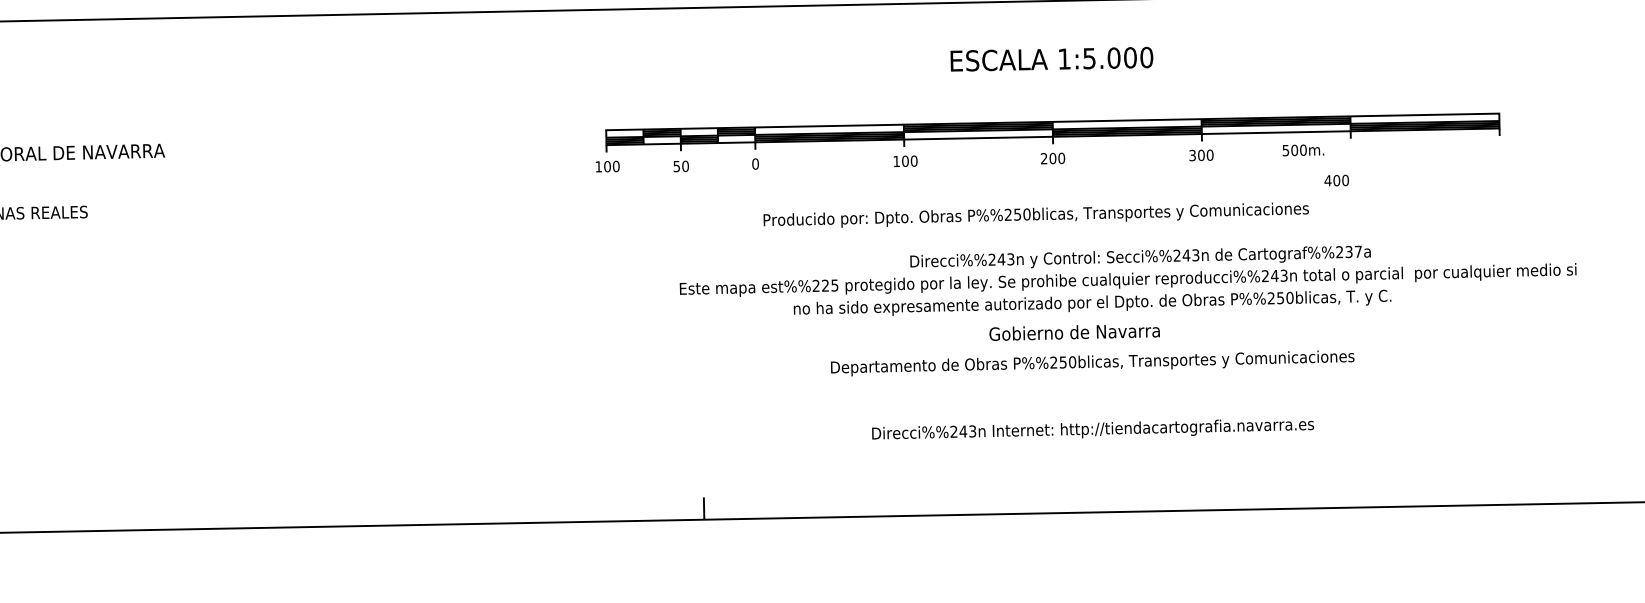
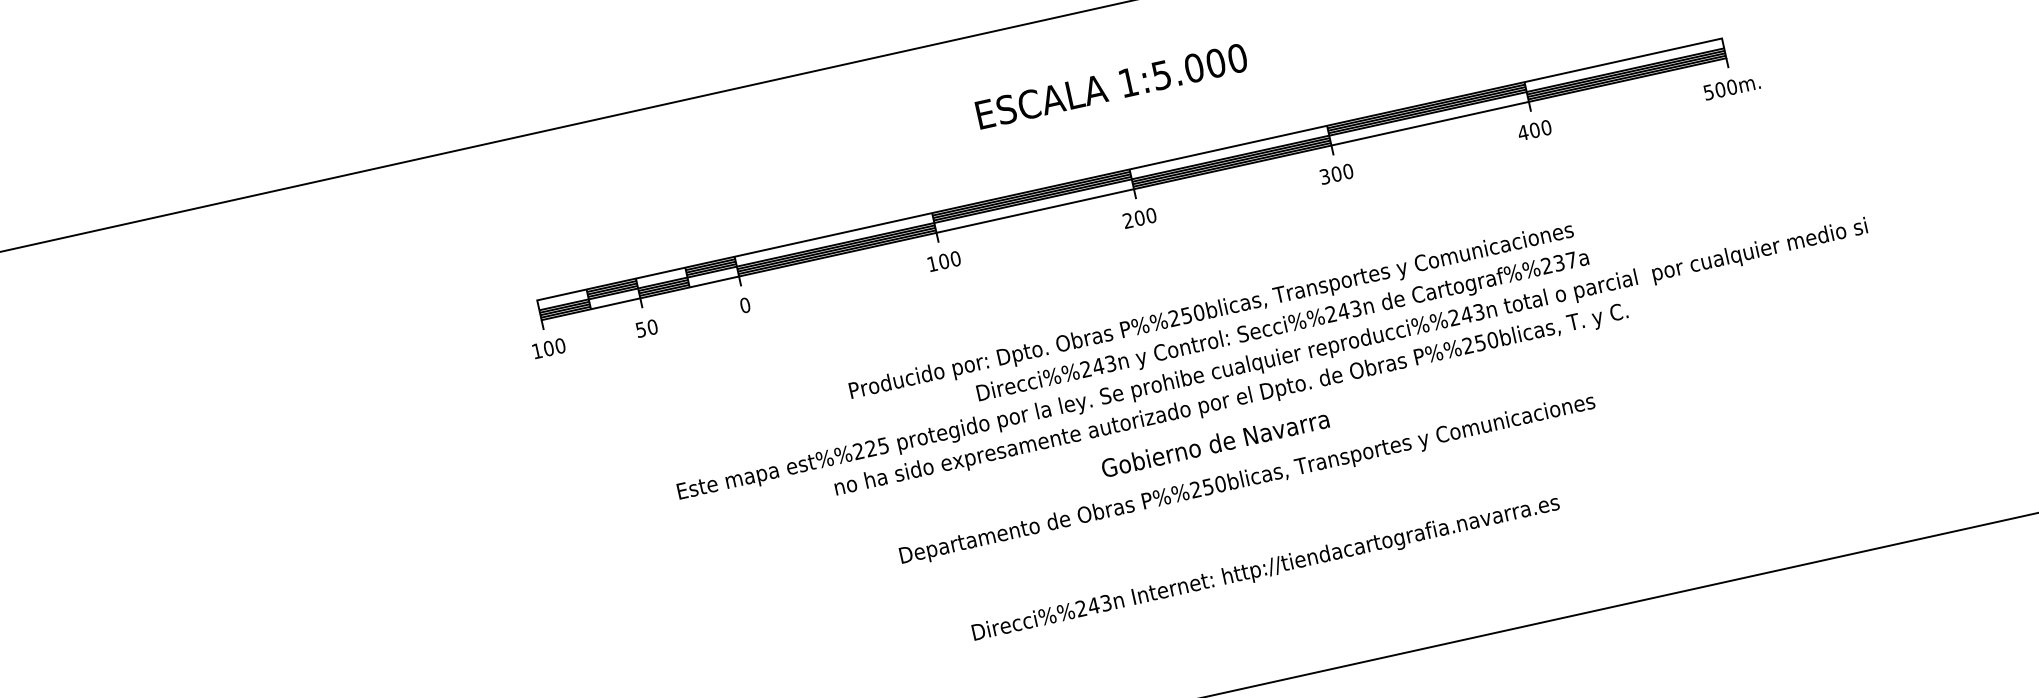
text: (1303, 150) -> (1732, 87), moved
text: (1336, 180) -> (1534, 130), moved
text: (1035, 214) -> (1210, 310), moved

